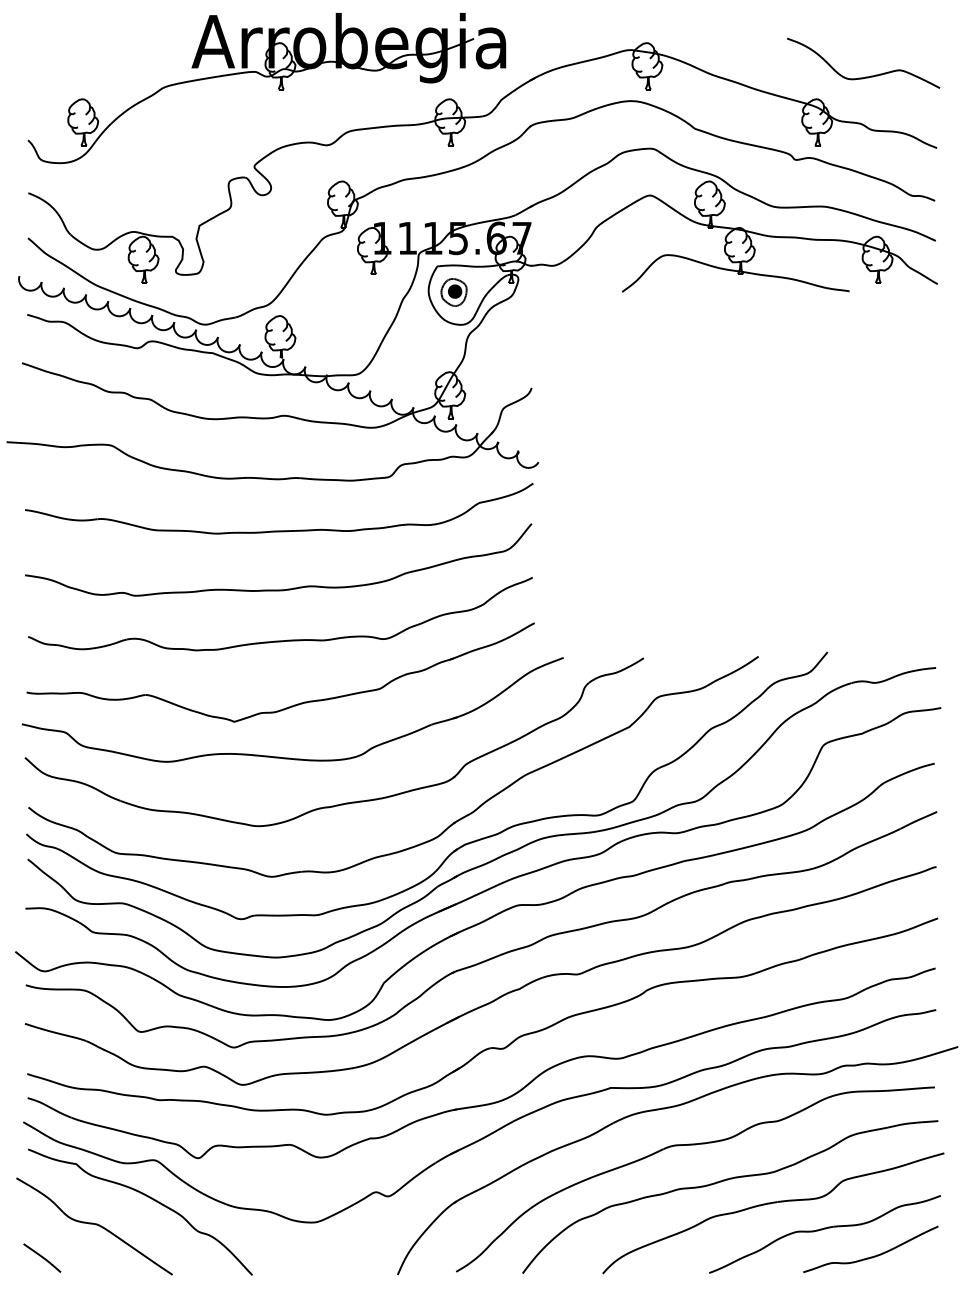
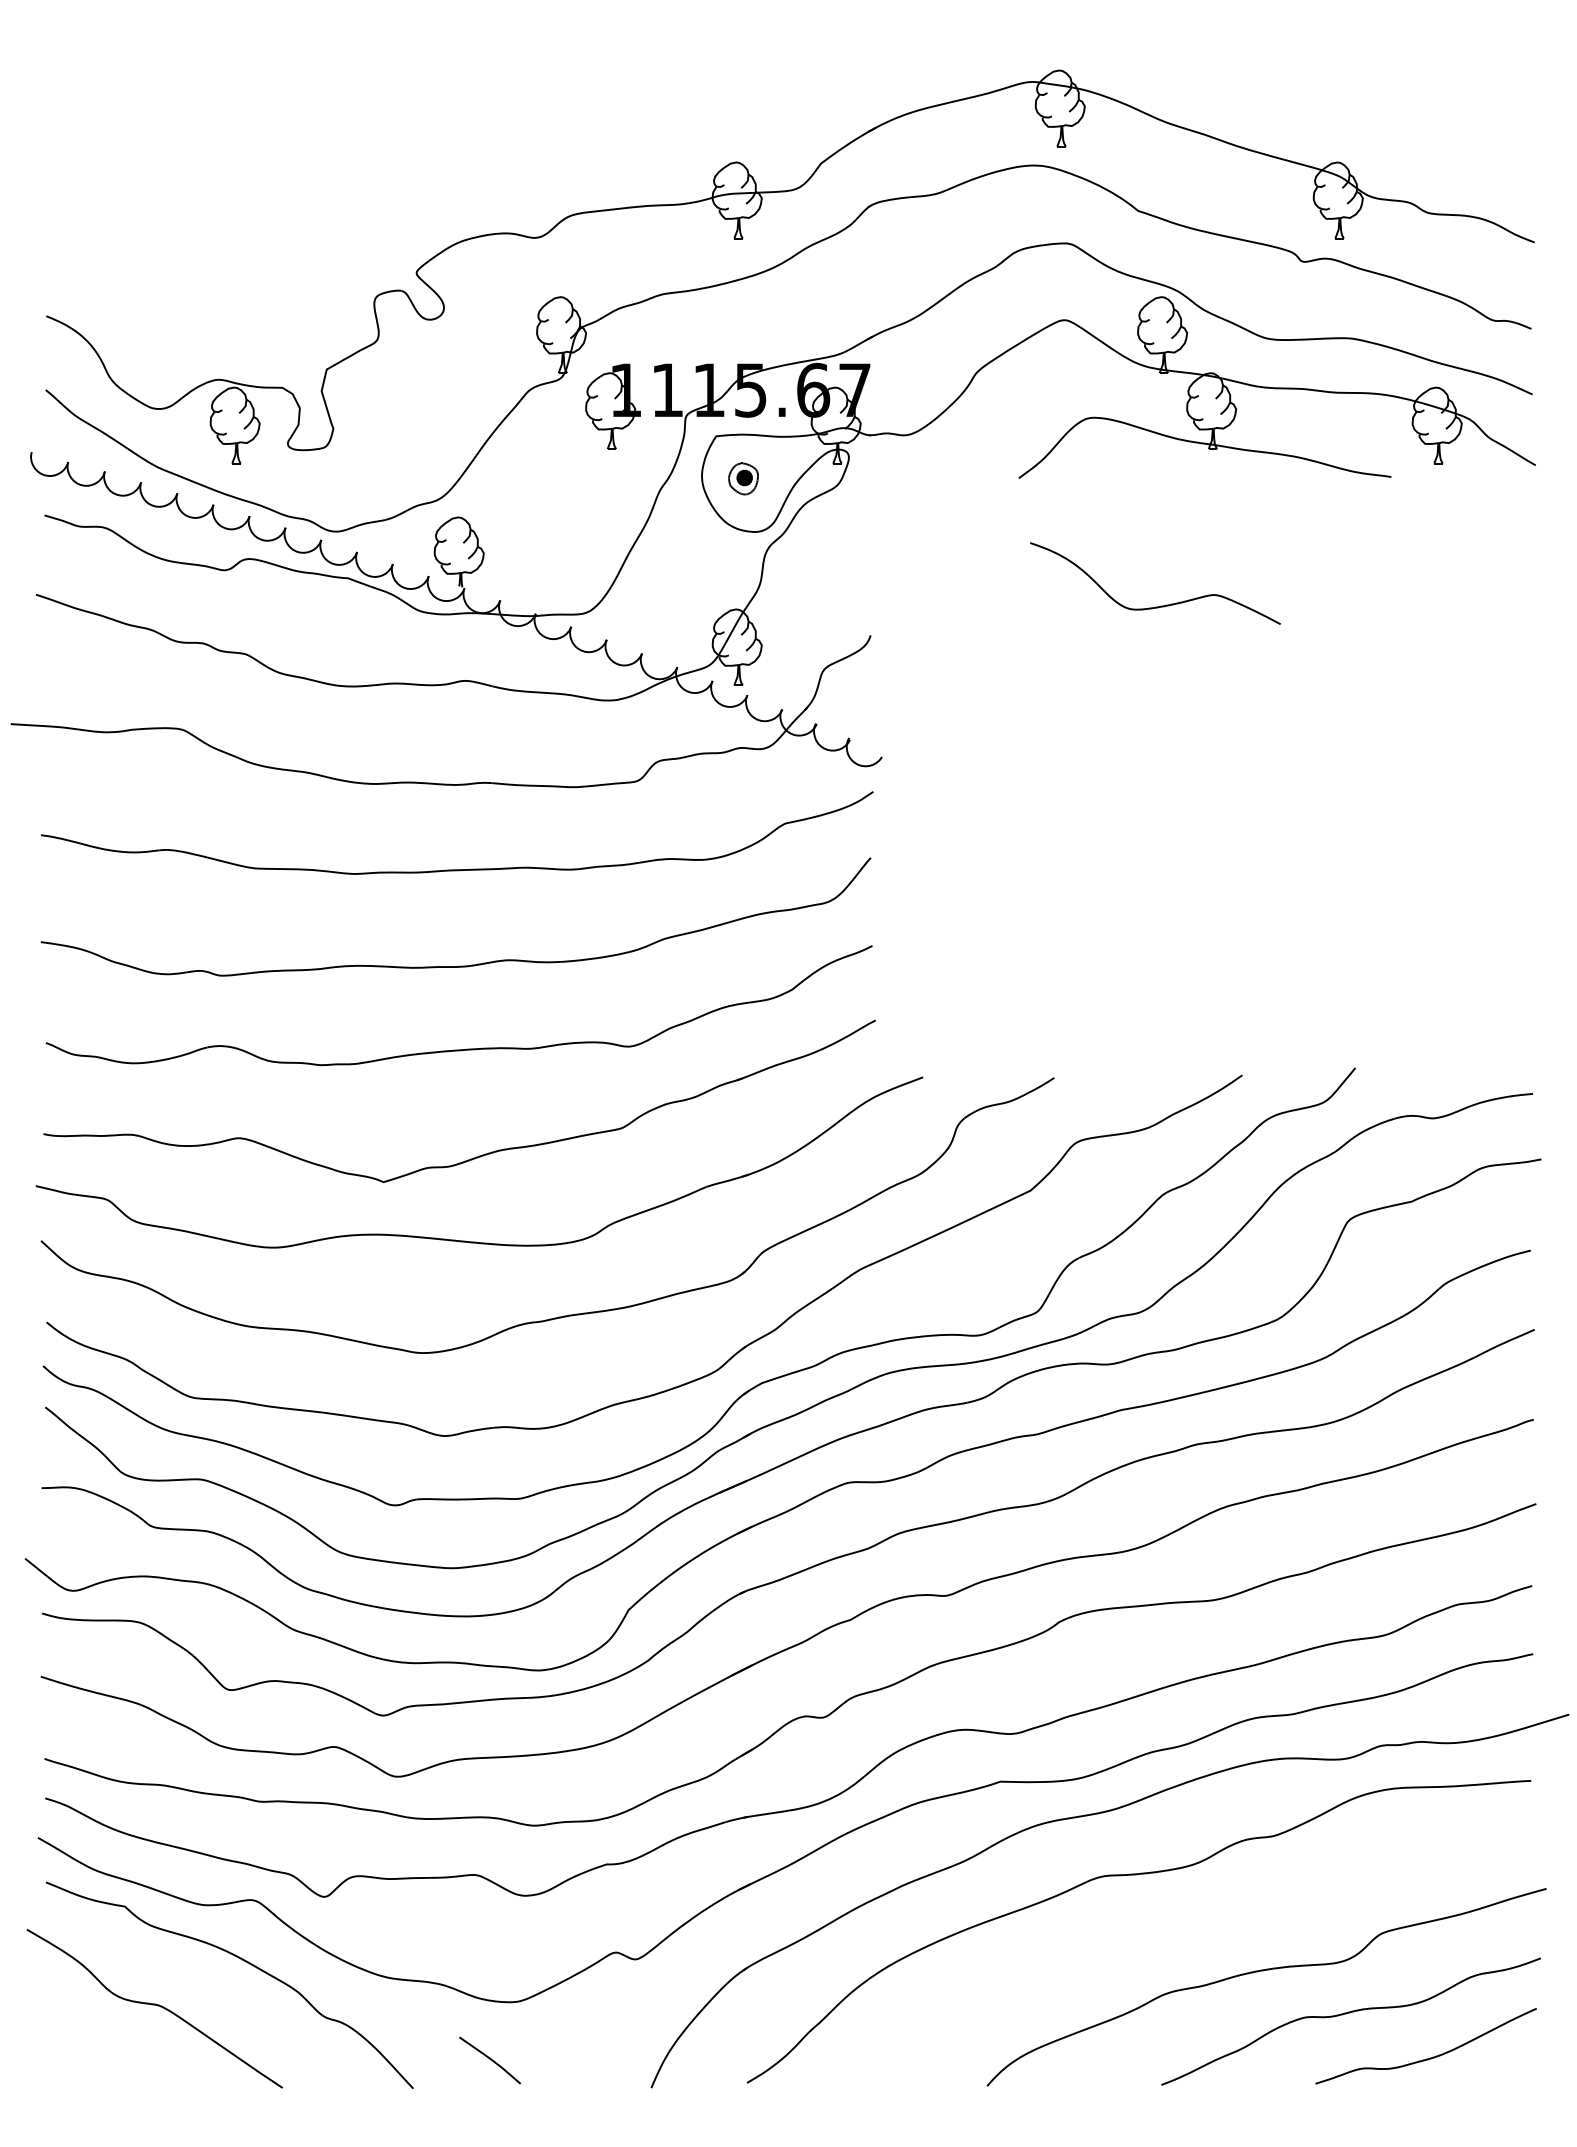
curve: (865, 76) -> (1158, 605), moved
part: (266, 77) -> (436, 126), removed
part: (453, 292) -> (742, 478), size x0.7
curve: (728, 1180) -> (1193, 1933), removed
line: (42, 1257) -> (490, 2059), moved

